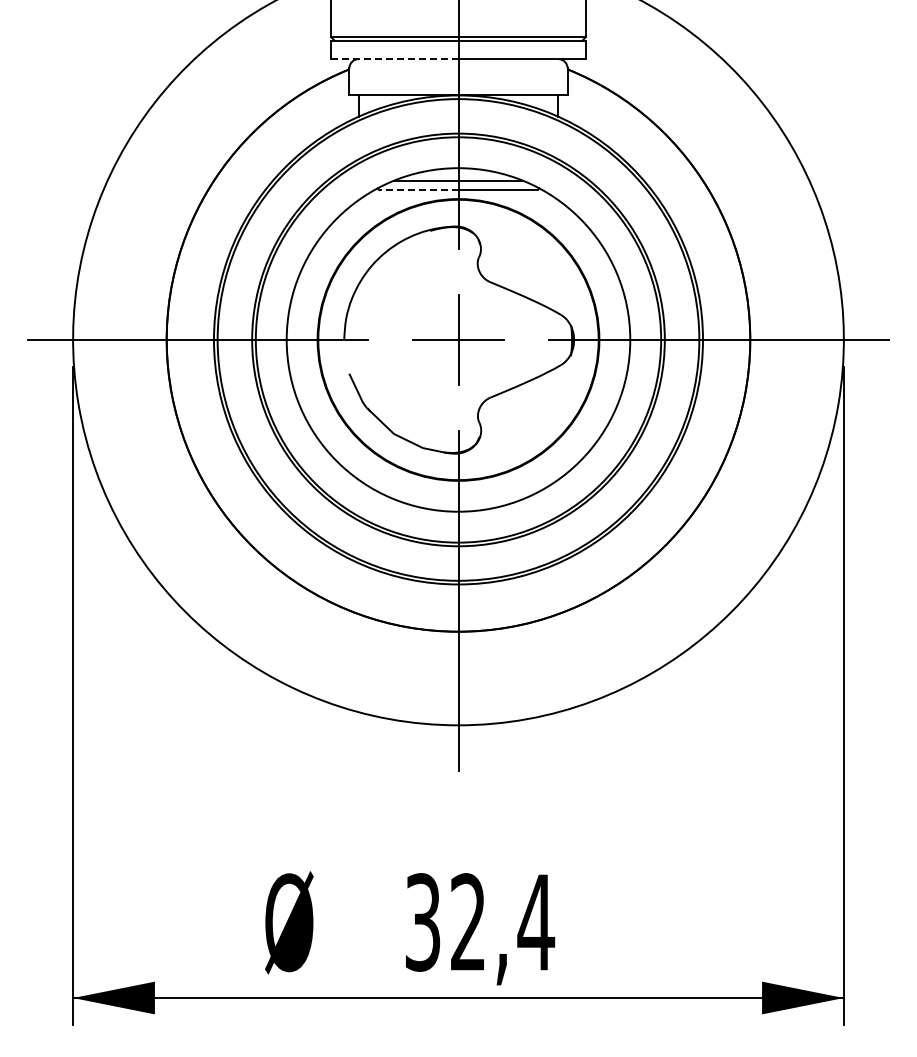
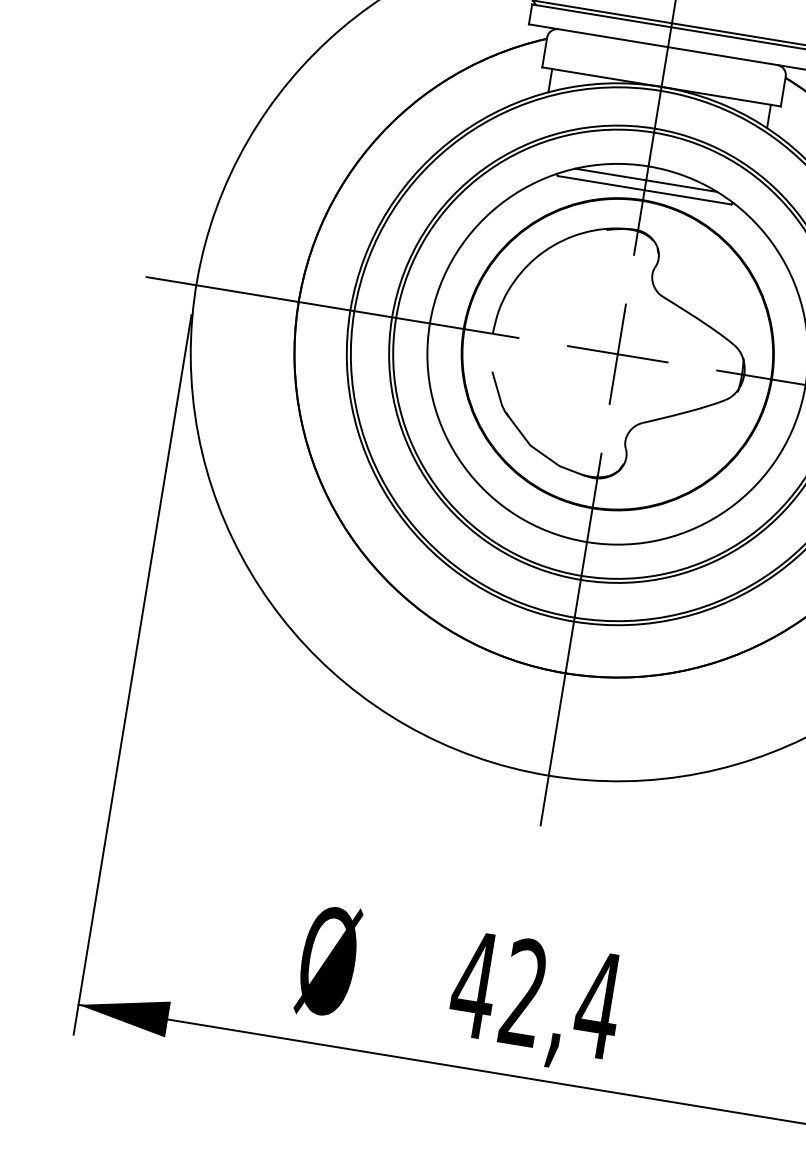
line: (394, 59) -> (598, 36), dashed -> solid
line: (418, 190) -> (600, 183), dashed -> solid
text: (422, 922) -> (474, 984), 32,4 -> 42,4

